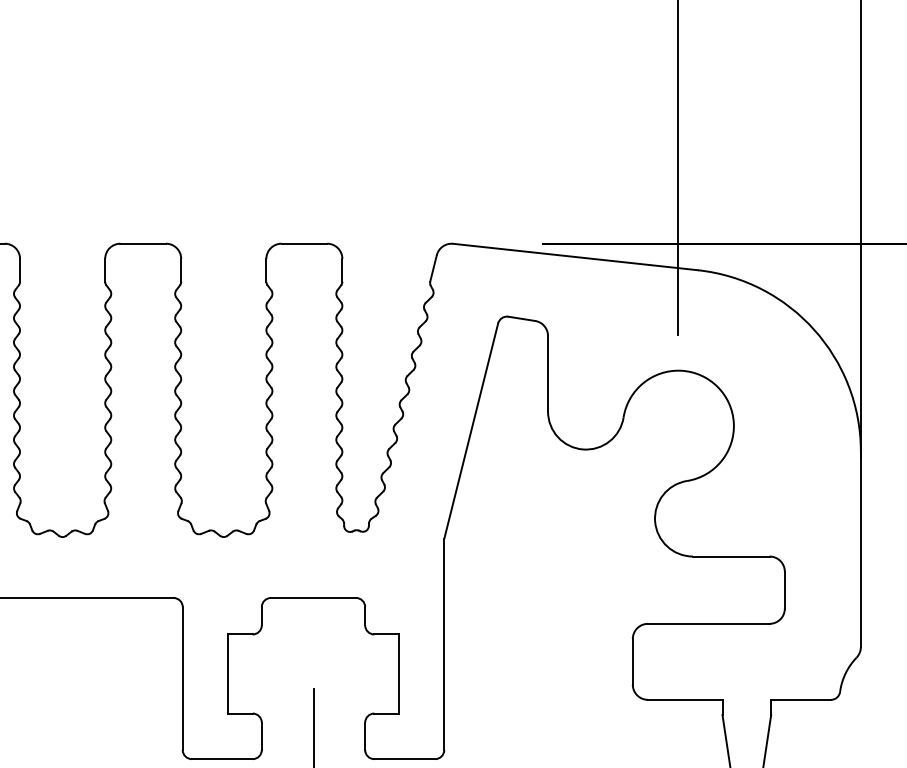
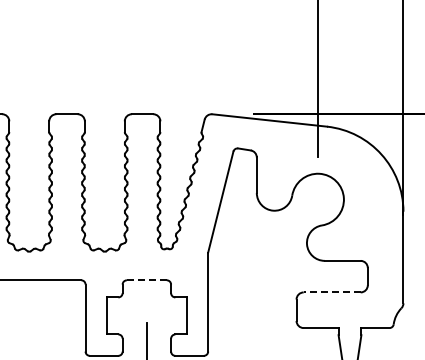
line: (312, 598) -> (146, 280), solid -> dashed
line: (709, 623) -> (332, 292), solid -> dashed

